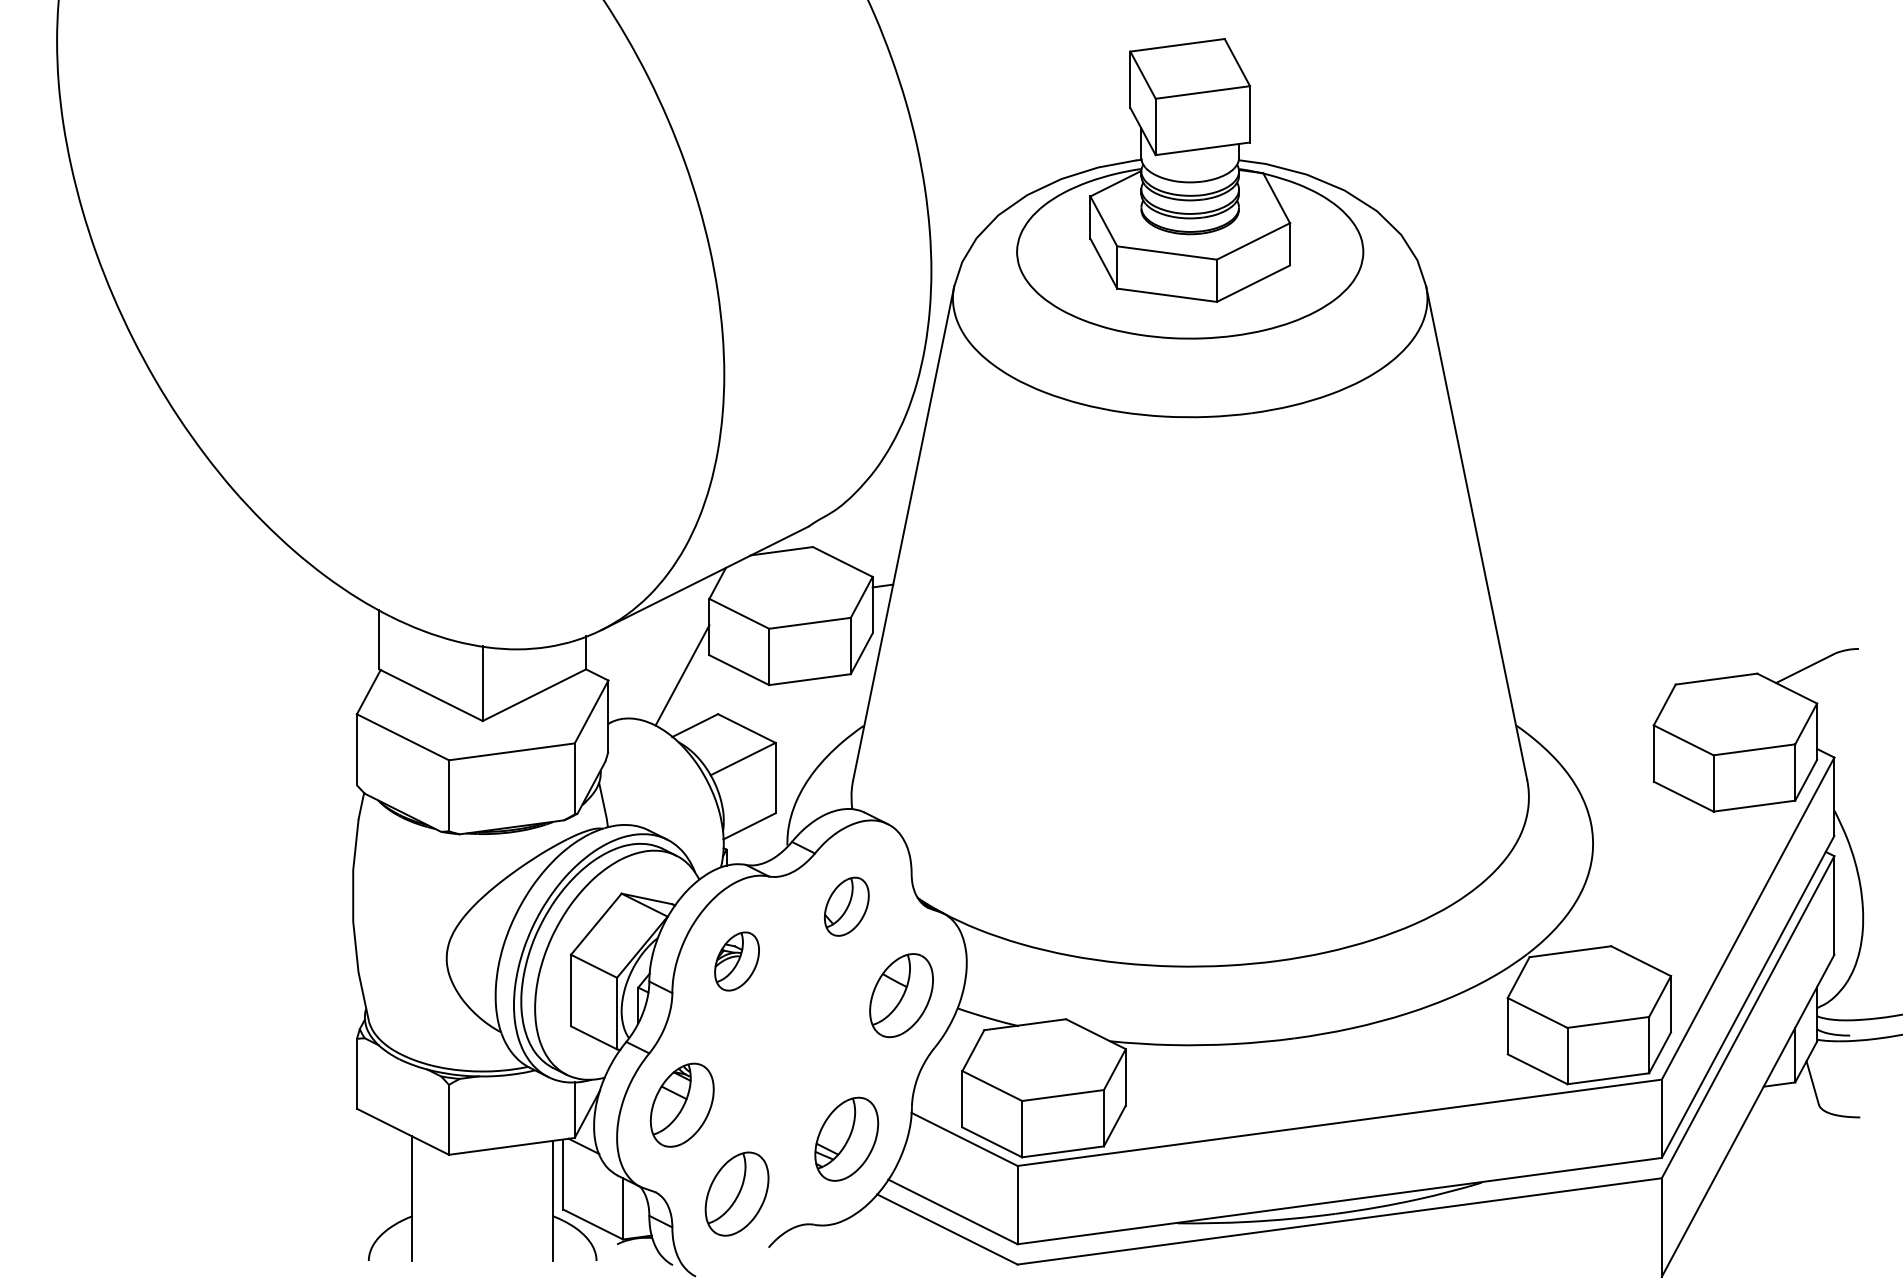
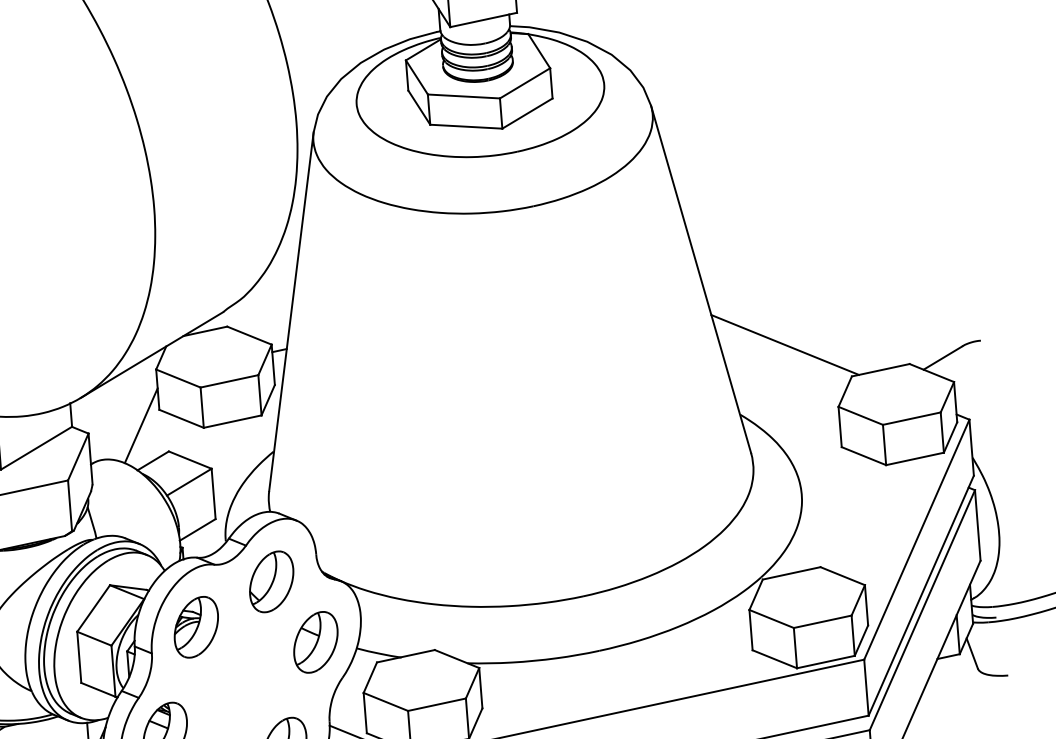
line: (1586, 633) -> (785, 344), added
part: (846, 906) -> (271, 581), size x1.43
part: (736, 961) -> (195, 627), size x1.43

